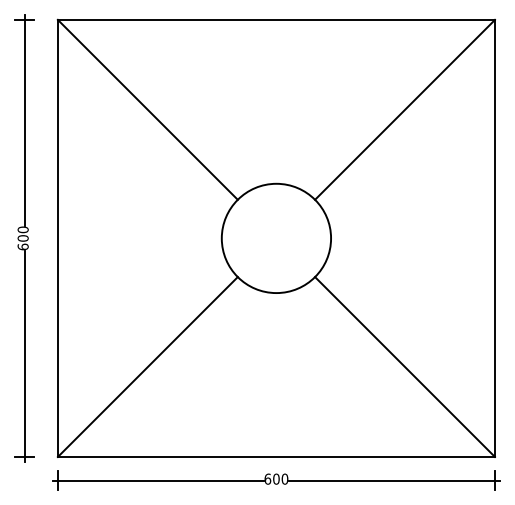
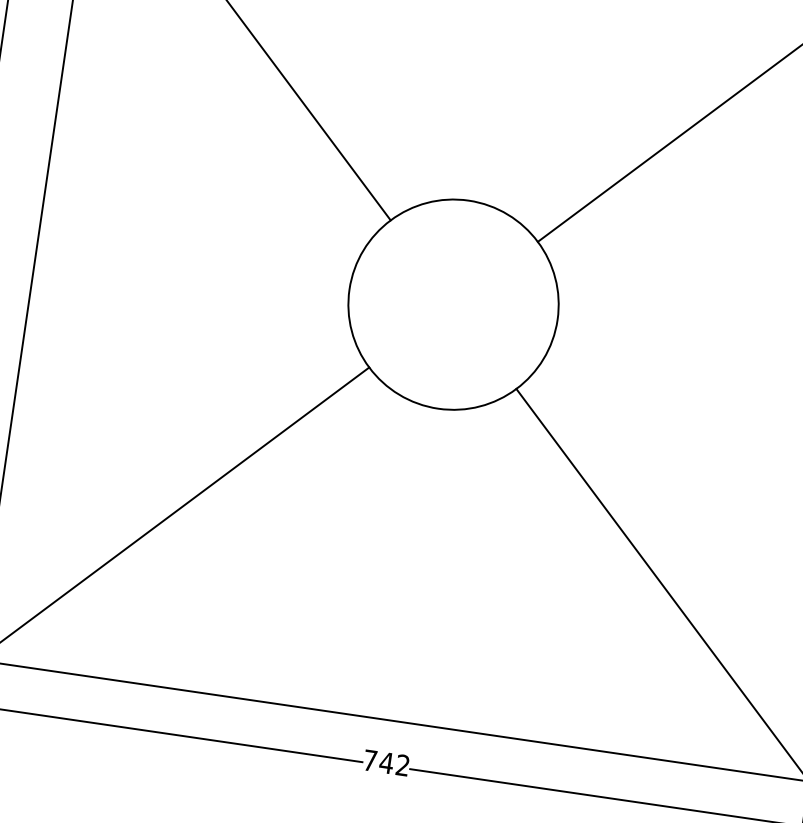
text: (276, 478) -> (386, 761), 600 -> 742

